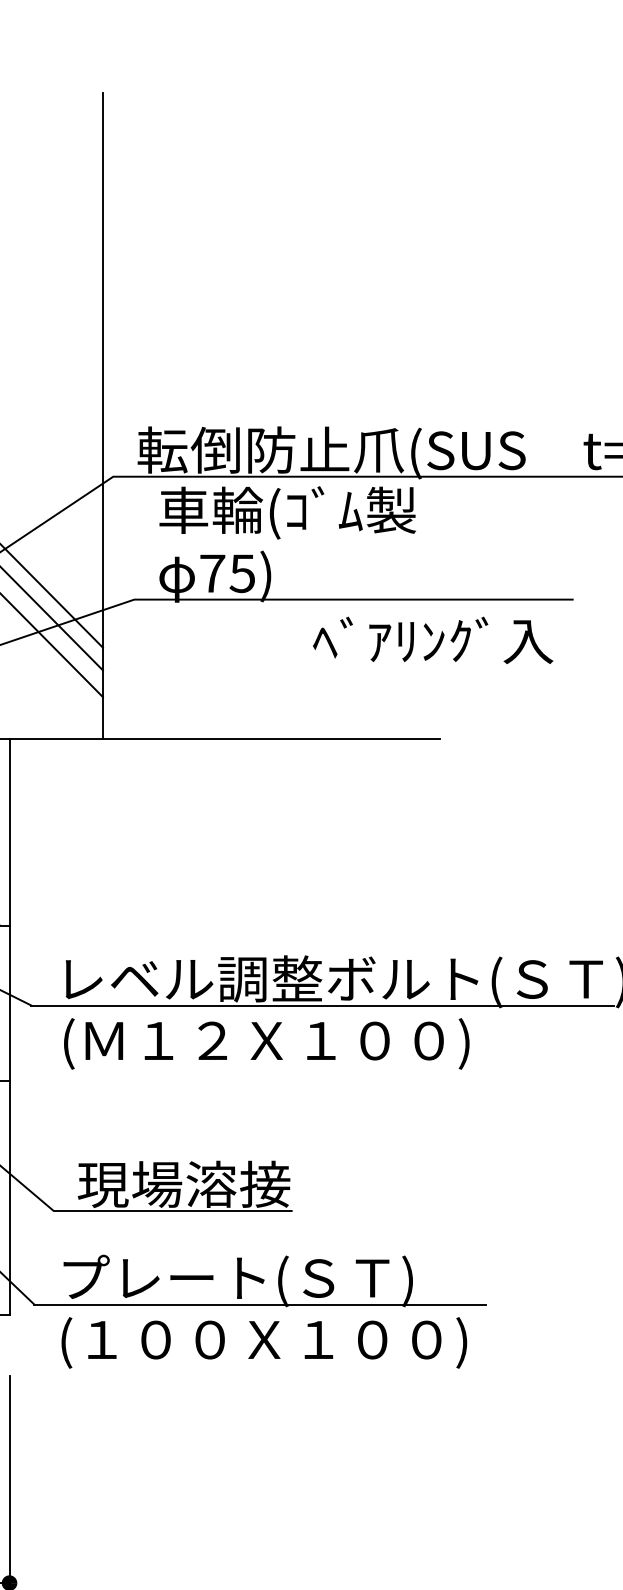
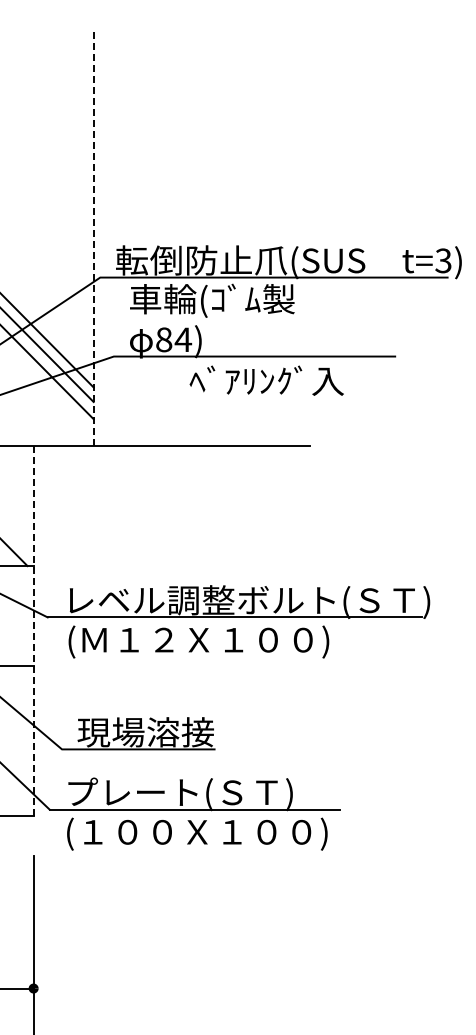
line: (102, 415) -> (93, 238), solid -> dashed
text: (228, 573) -> (174, 339), 75) -> 84)
text: (432, 640) -> (266, 380), moved
line: (9, 1025) -> (33, 630), solid -> dashed

